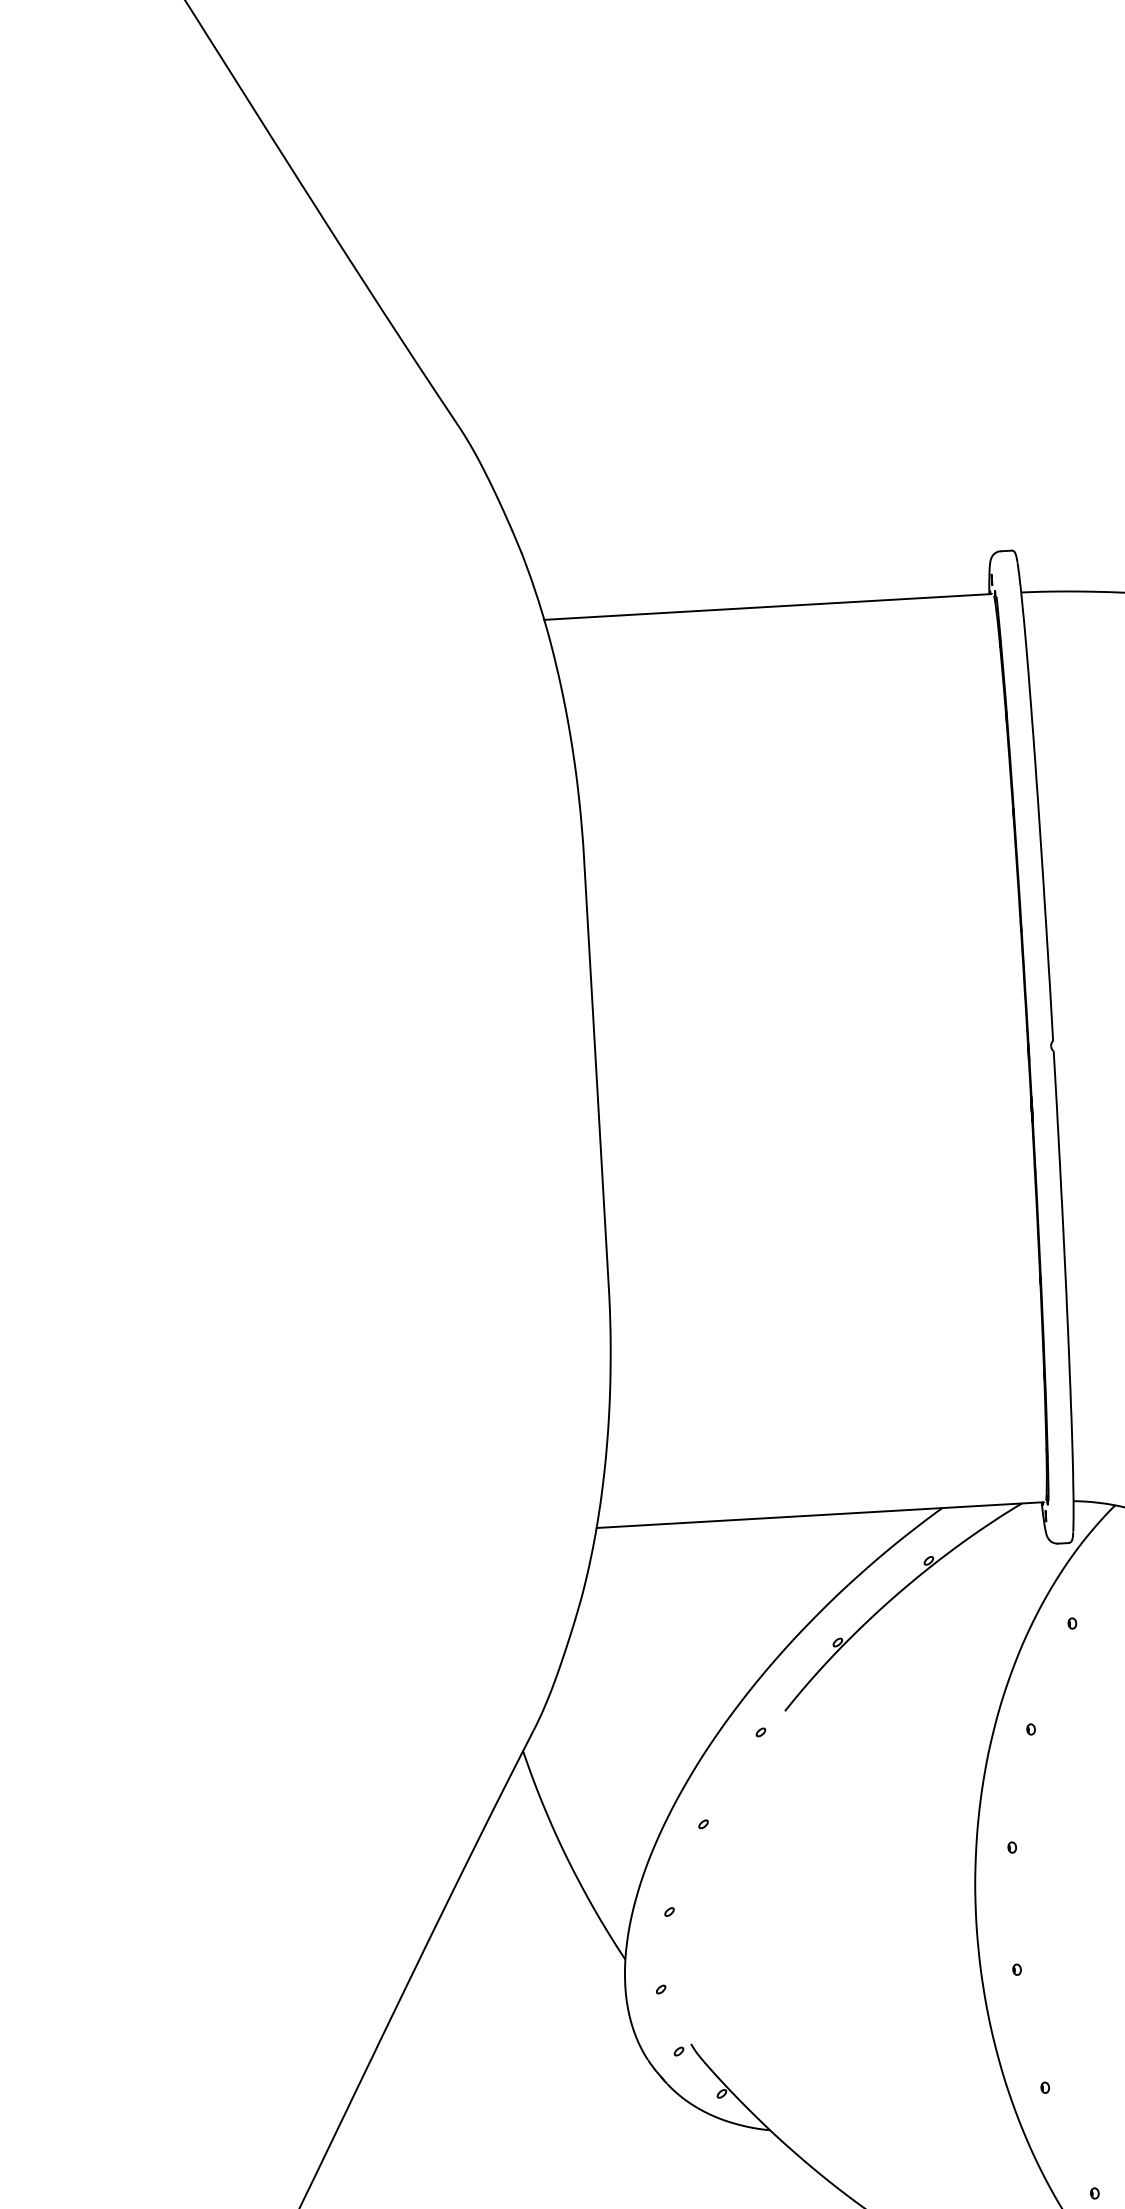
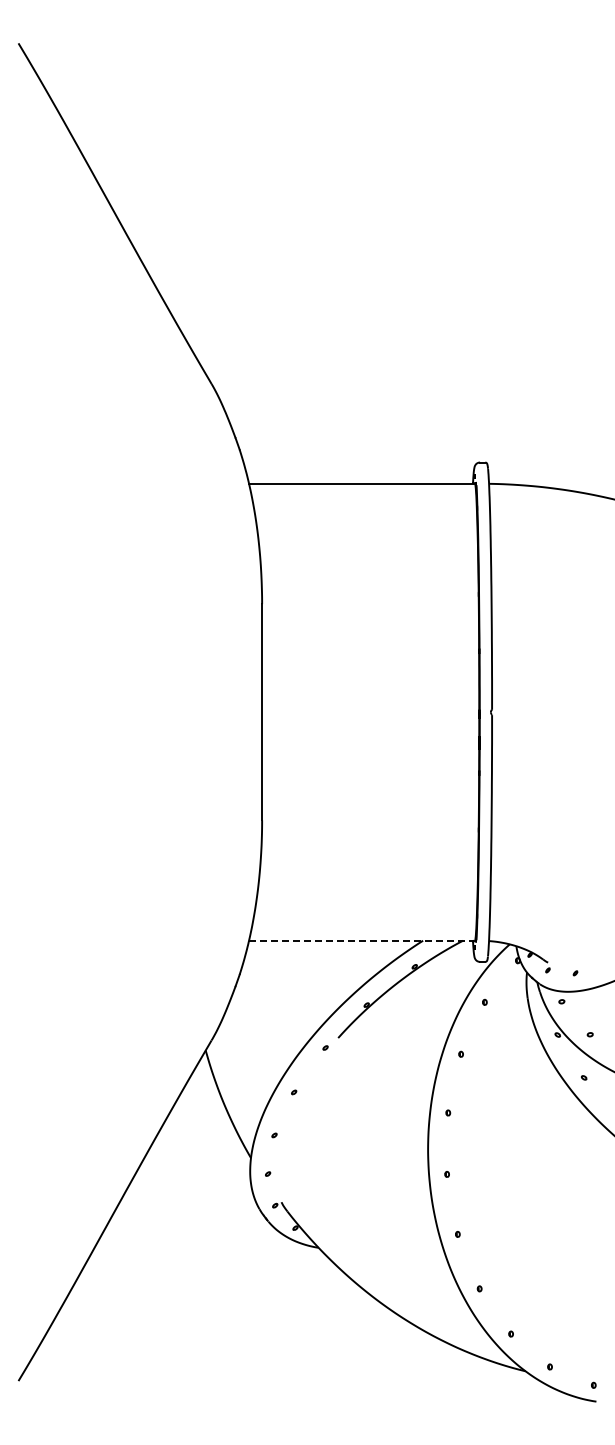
line: (820, 1514) -> (361, 940), solid -> dashed

